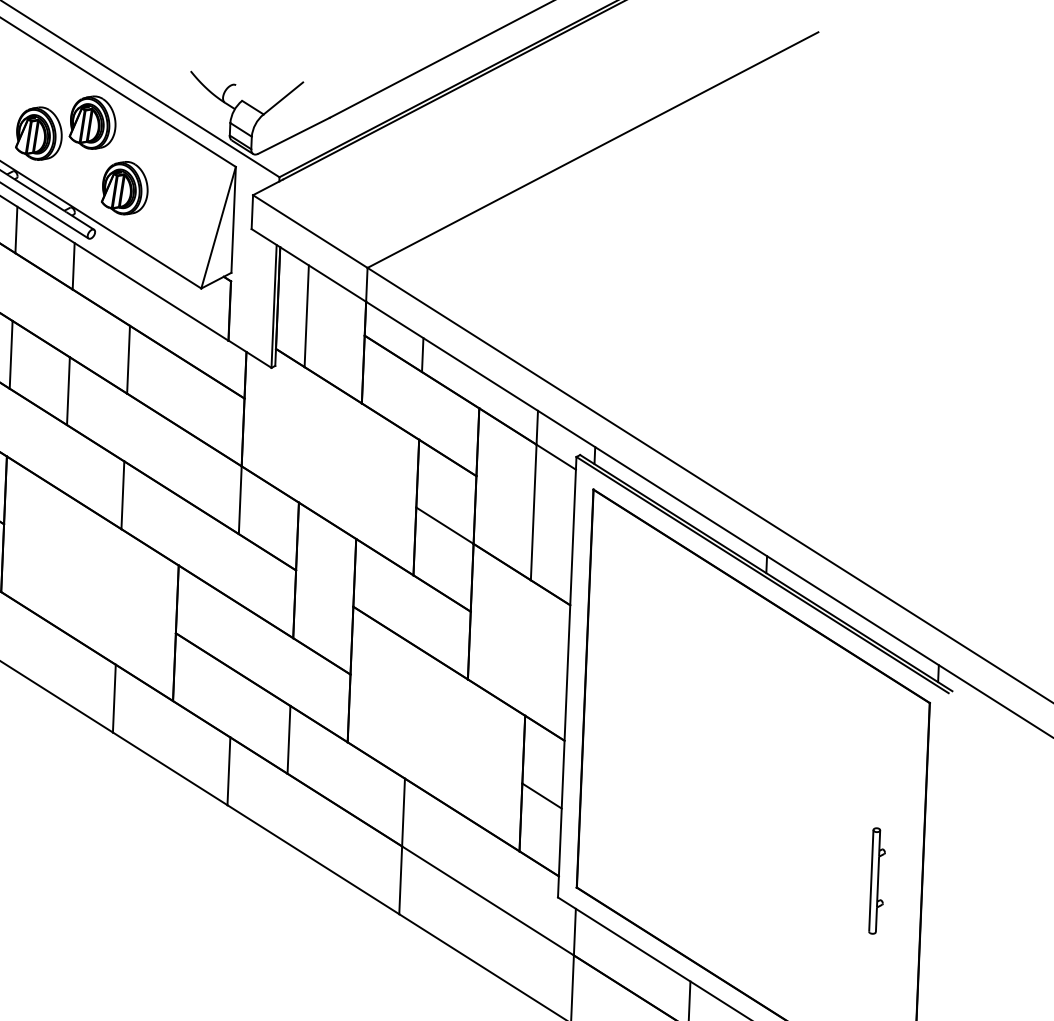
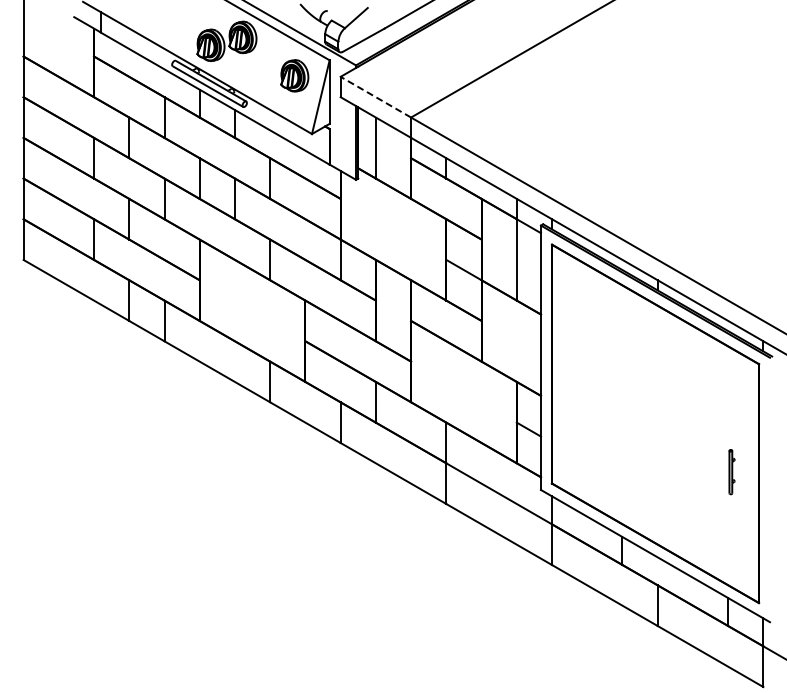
part: (124, 187) -> (294, 75), moved
line: (309, 232) -> (375, 97), solid -> dashed
part: (876, 879) -> (731, 471), size x0.7

